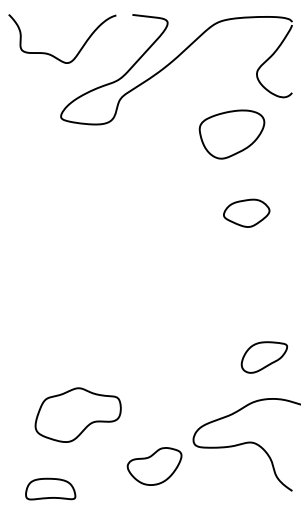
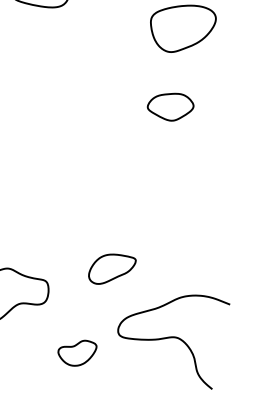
part: (246, 212) -> (170, 106), moved
part: (264, 357) -> (112, 269), moved
part: (154, 466) -> (77, 353), size x0.7

